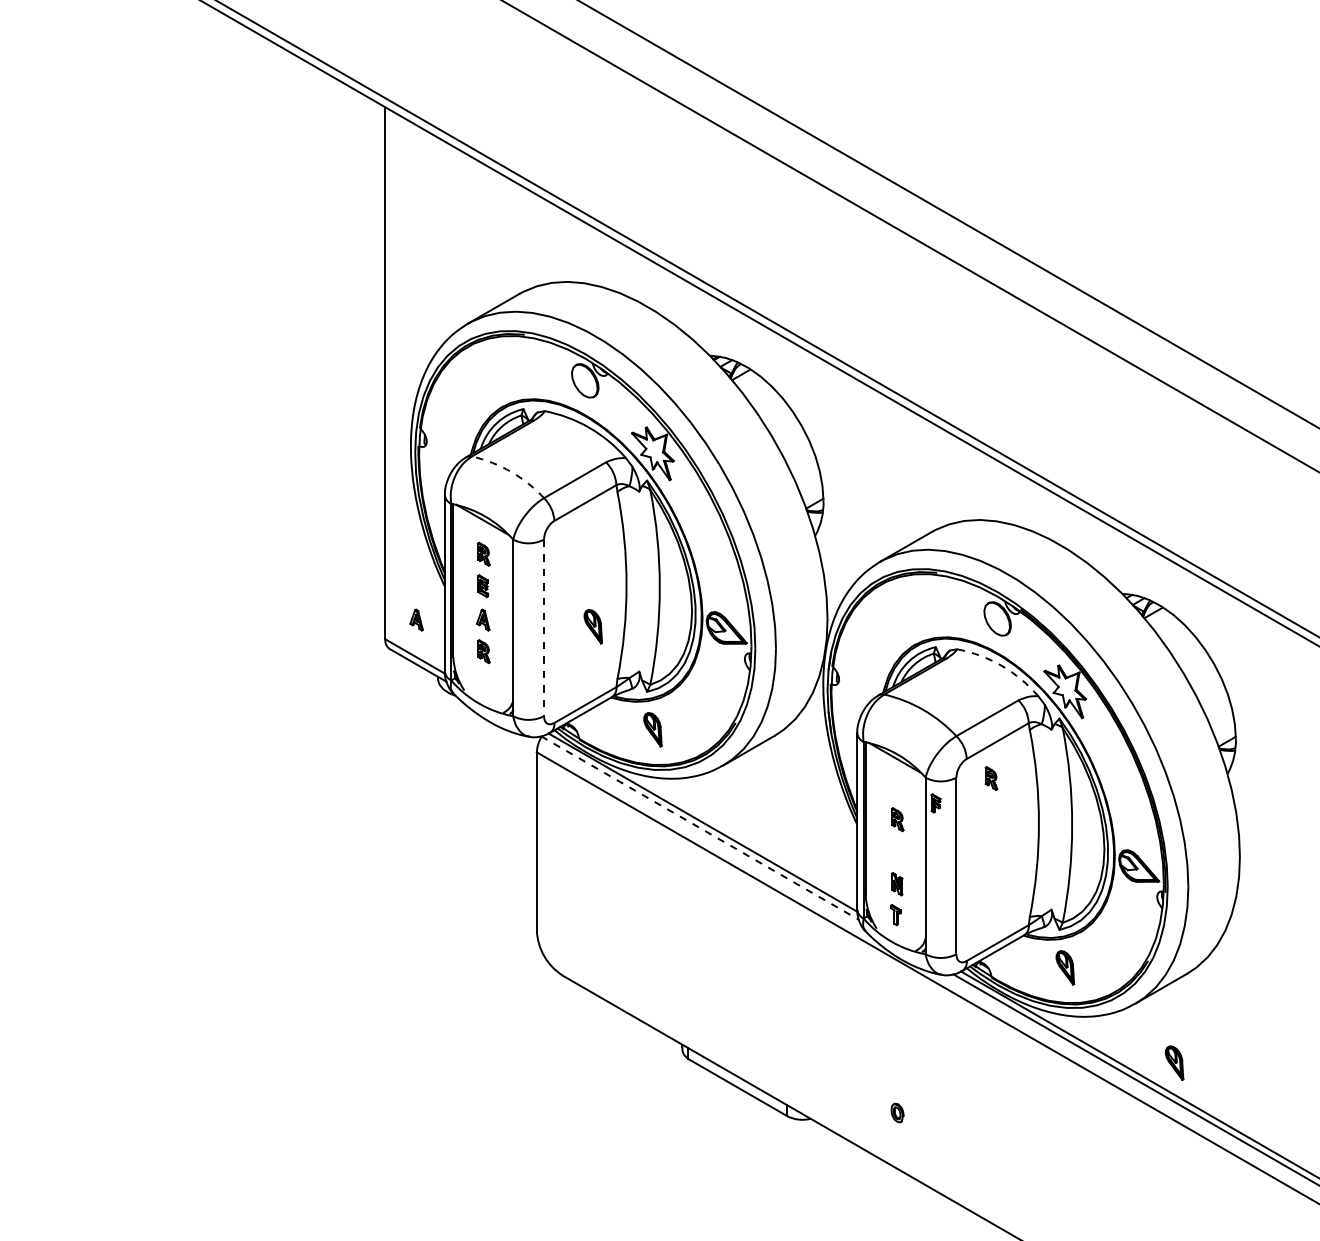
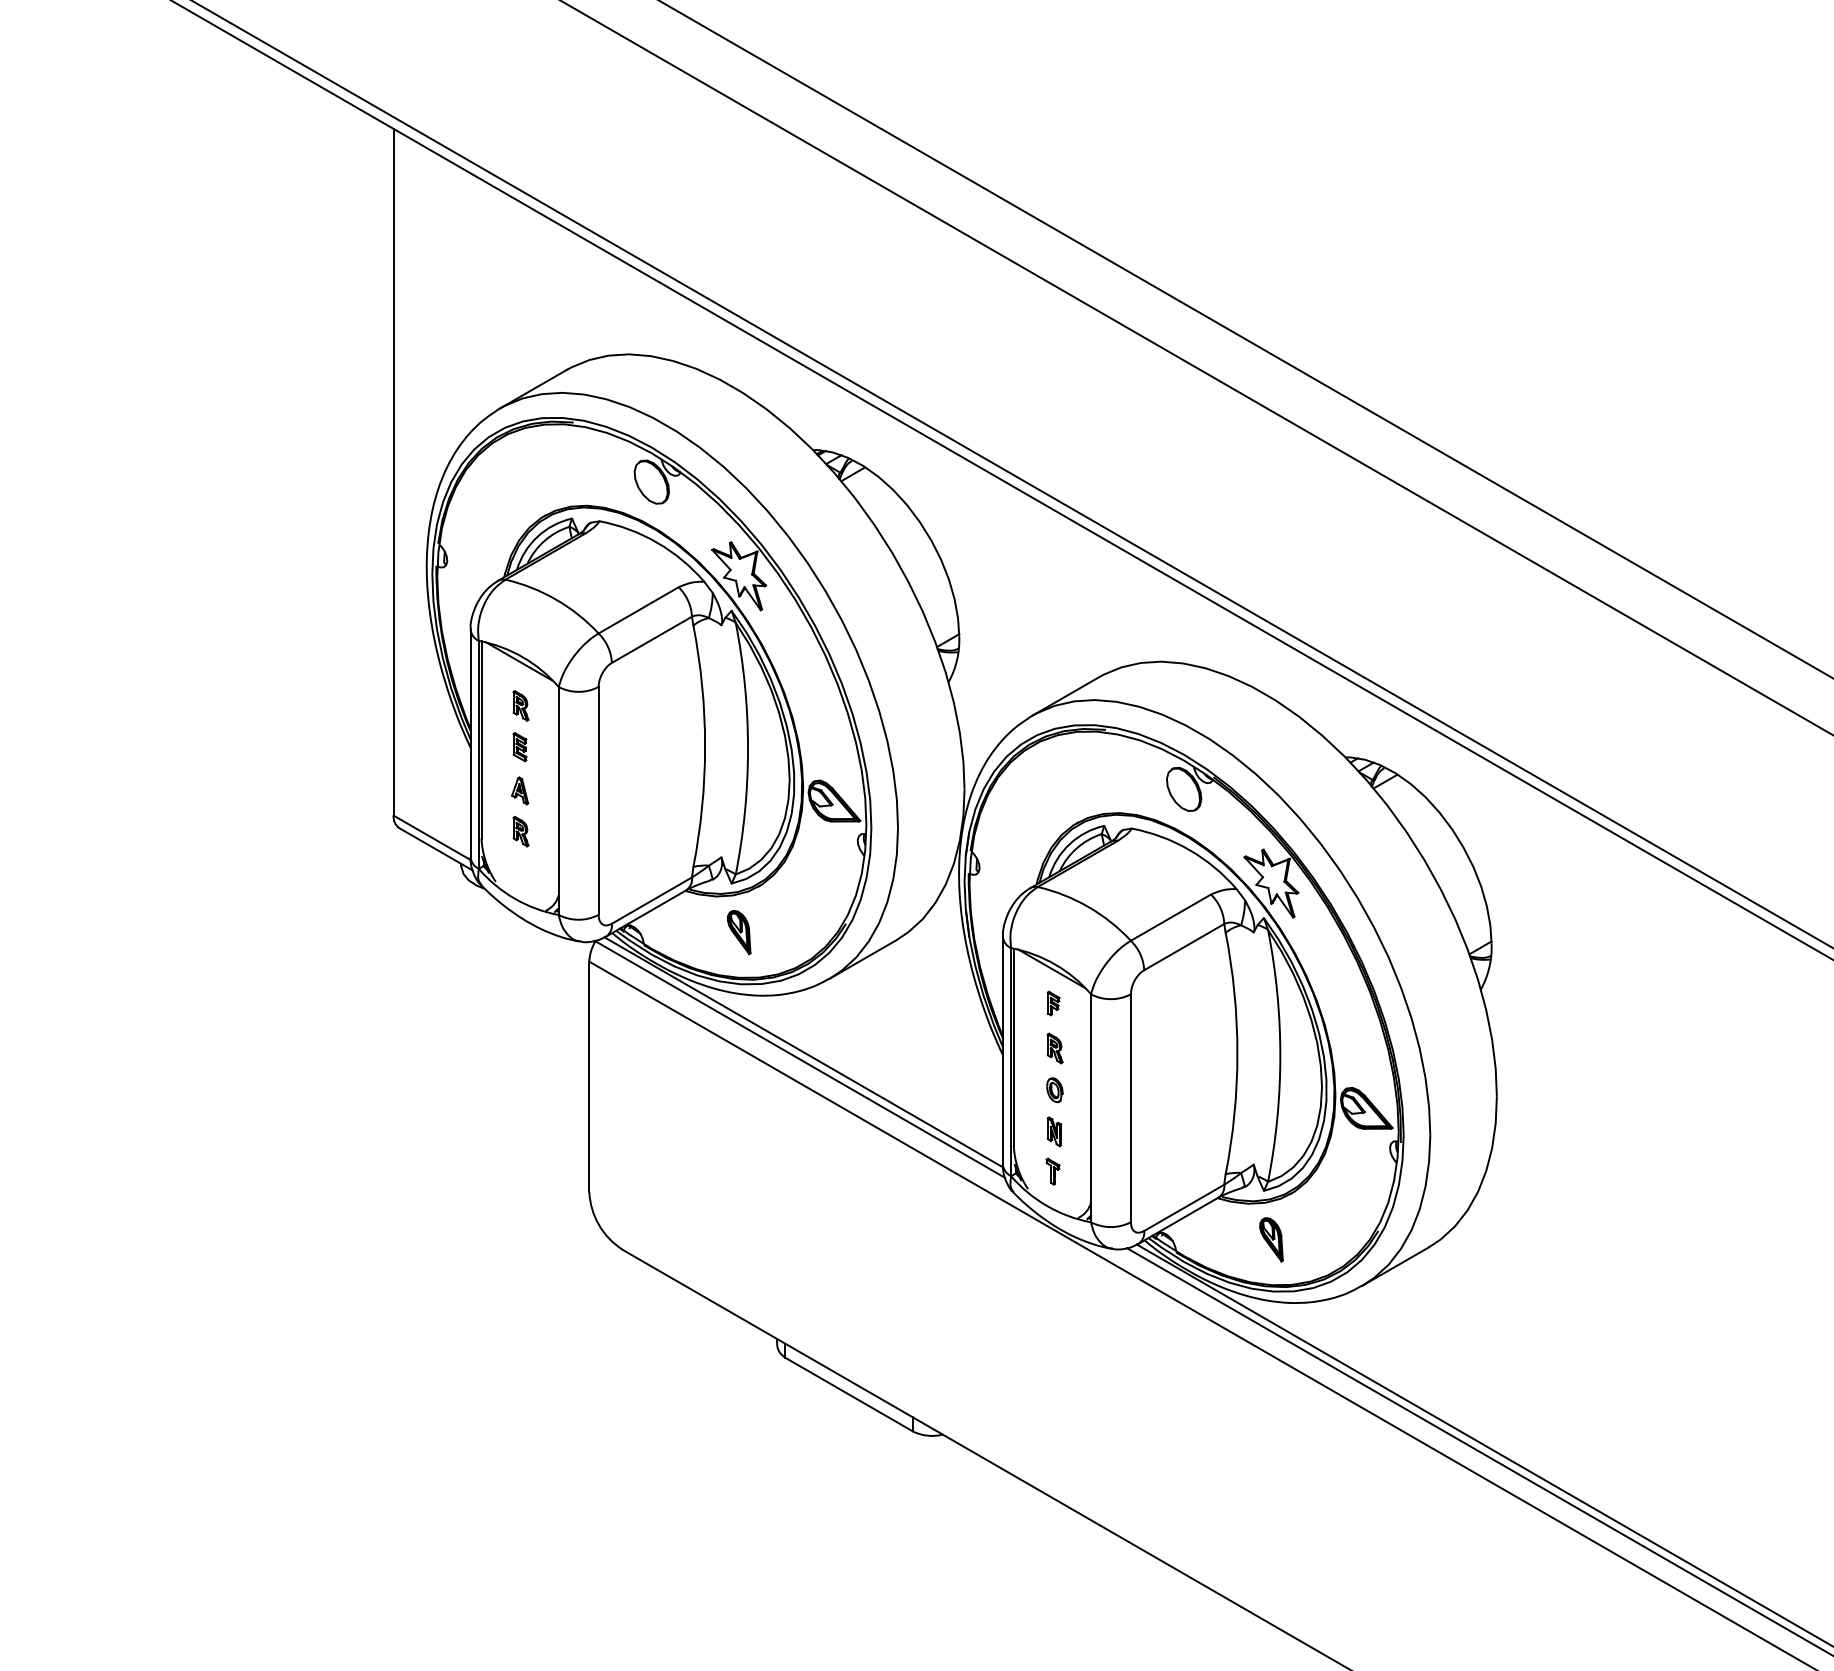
arc: (511, 471) -> (556, 599), dashed -> solid
part: (416, 619) -> (434, 790), removed
part: (593, 626) -> (662, 799), removed
line: (543, 628) -> (598, 801), dashed -> solid
arc: (1001, 665) -> (1189, 849), dashed -> solid
part: (990, 778) -> (1175, 995), removed
part: (935, 803) -> (1053, 1003), moved
line: (699, 828) -> (799, 1059), dashed -> solid
part: (1174, 1062) -> (1412, 1362), removed
part: (897, 1113) -> (1054, 1090), moved

